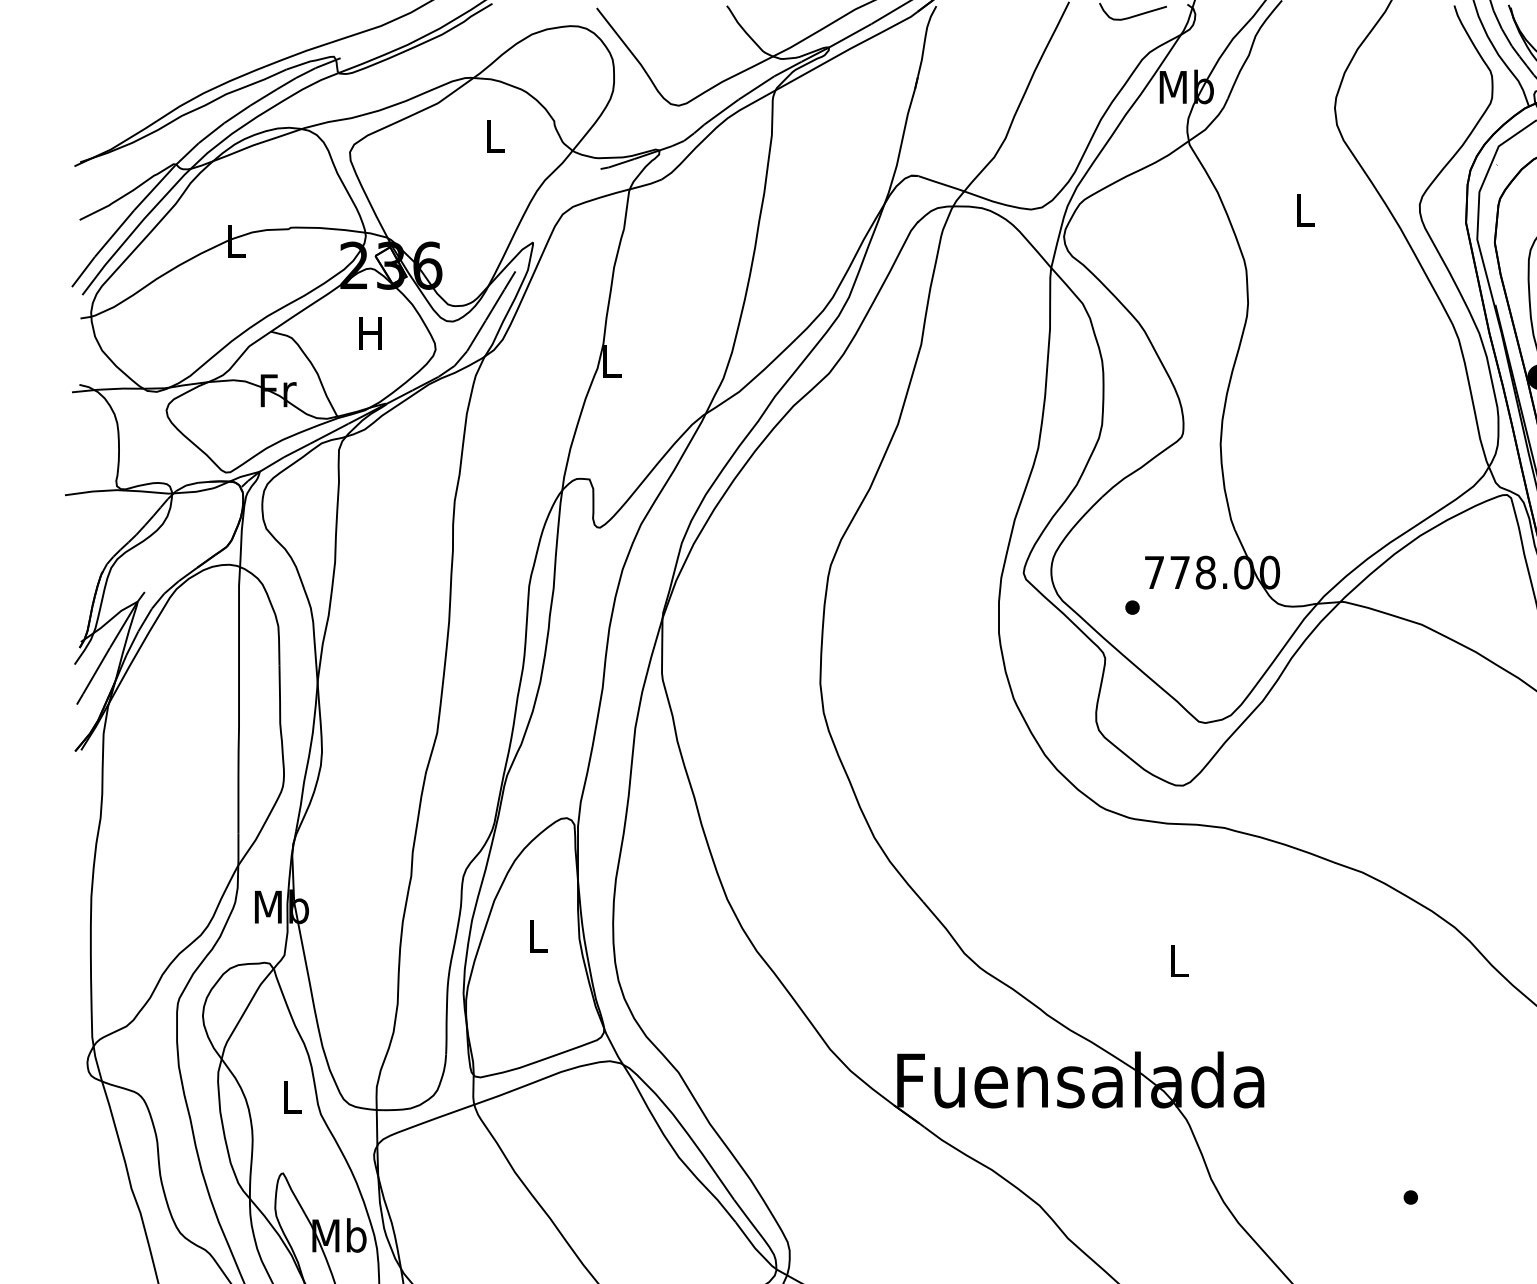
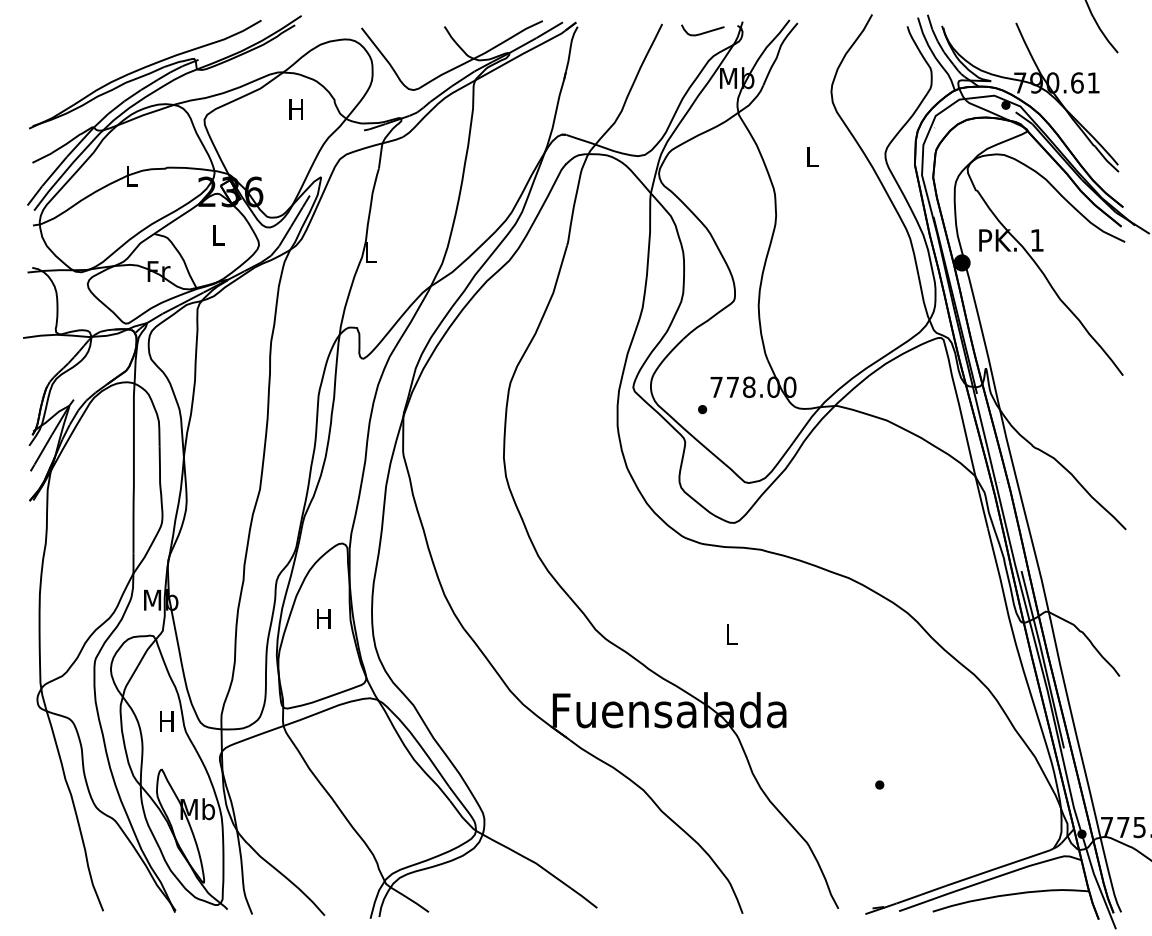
text: (492, 136) -> (295, 109), L -> H
text: (370, 334) -> (217, 235), H -> L
text: (536, 935) -> (323, 618), L -> H
text: (290, 1097) -> (166, 721), L -> H

